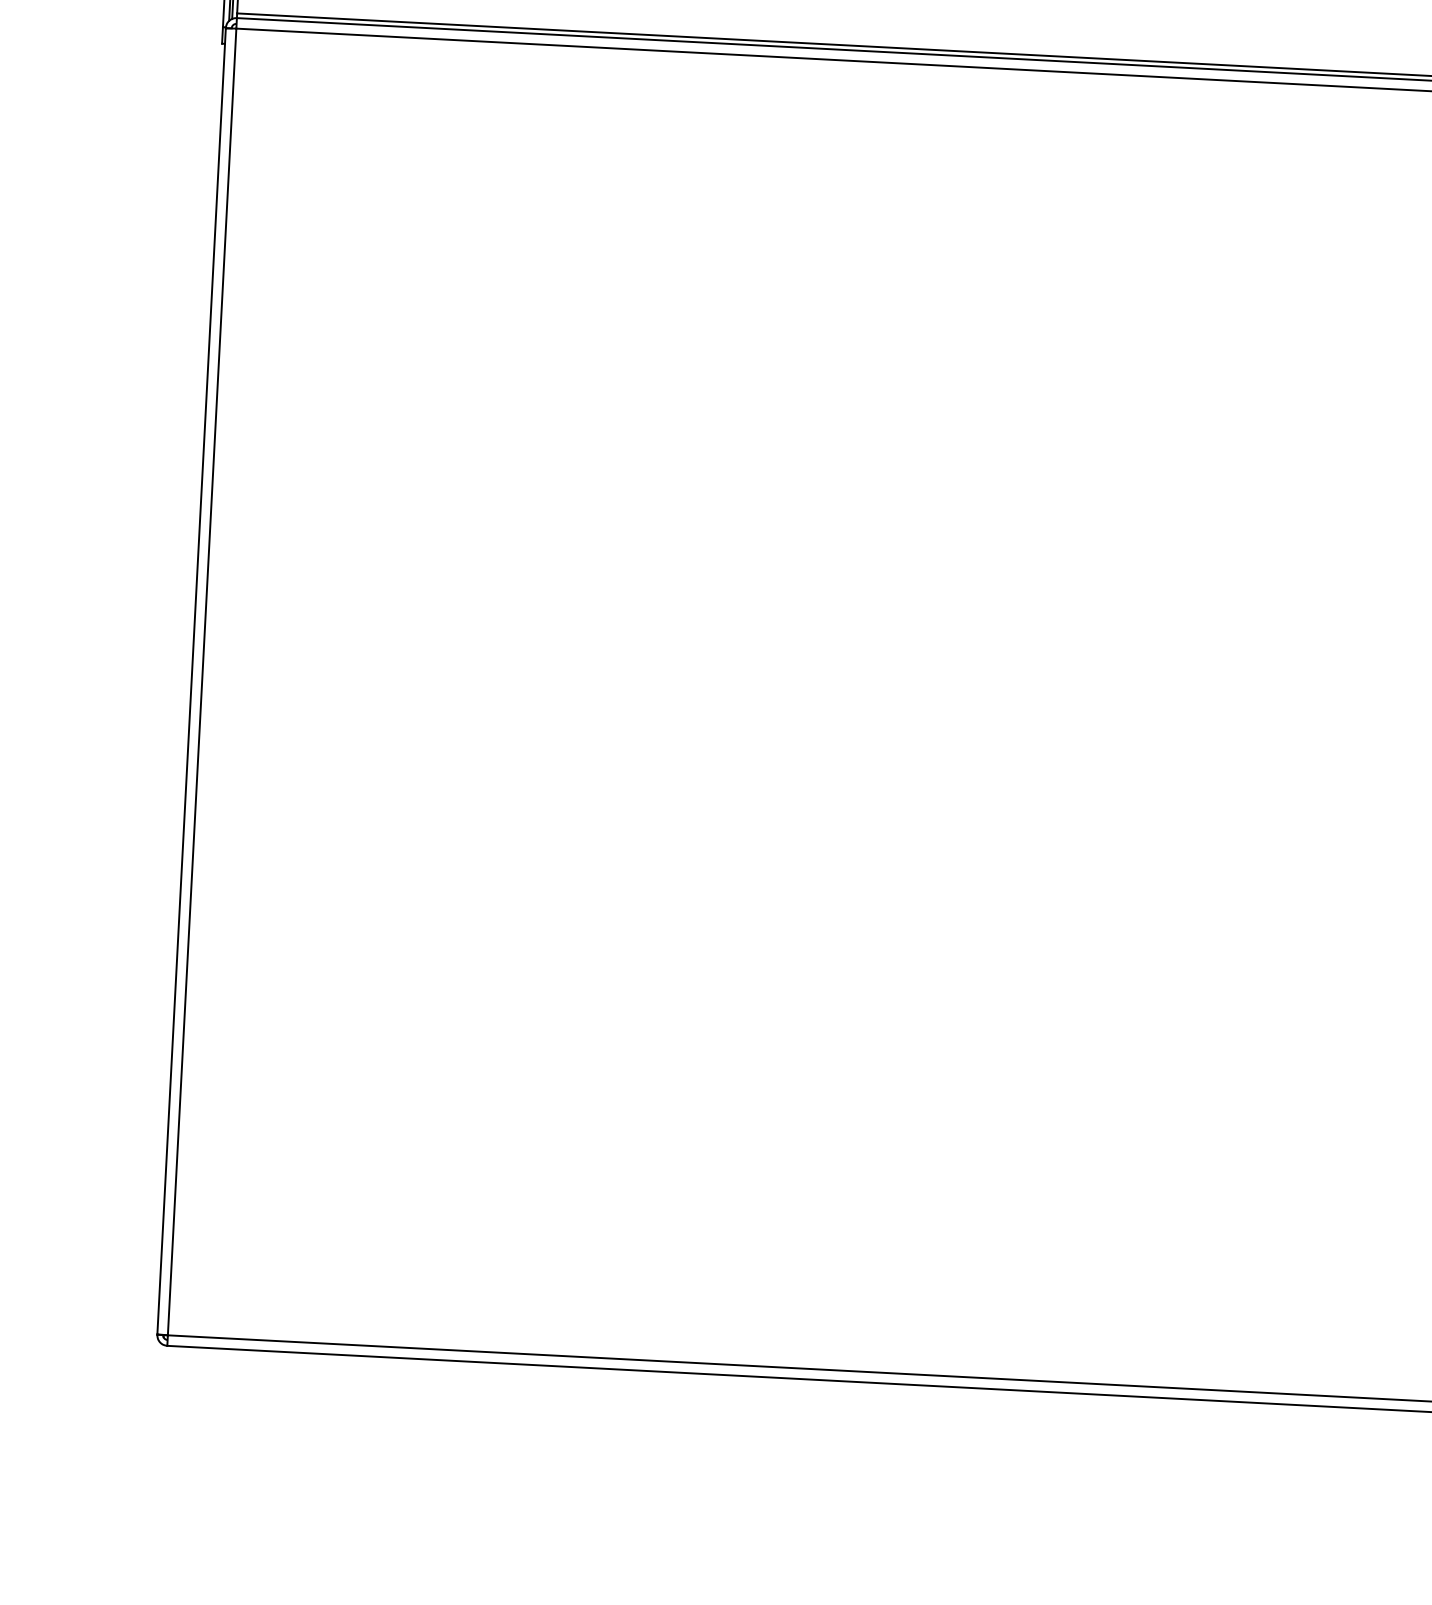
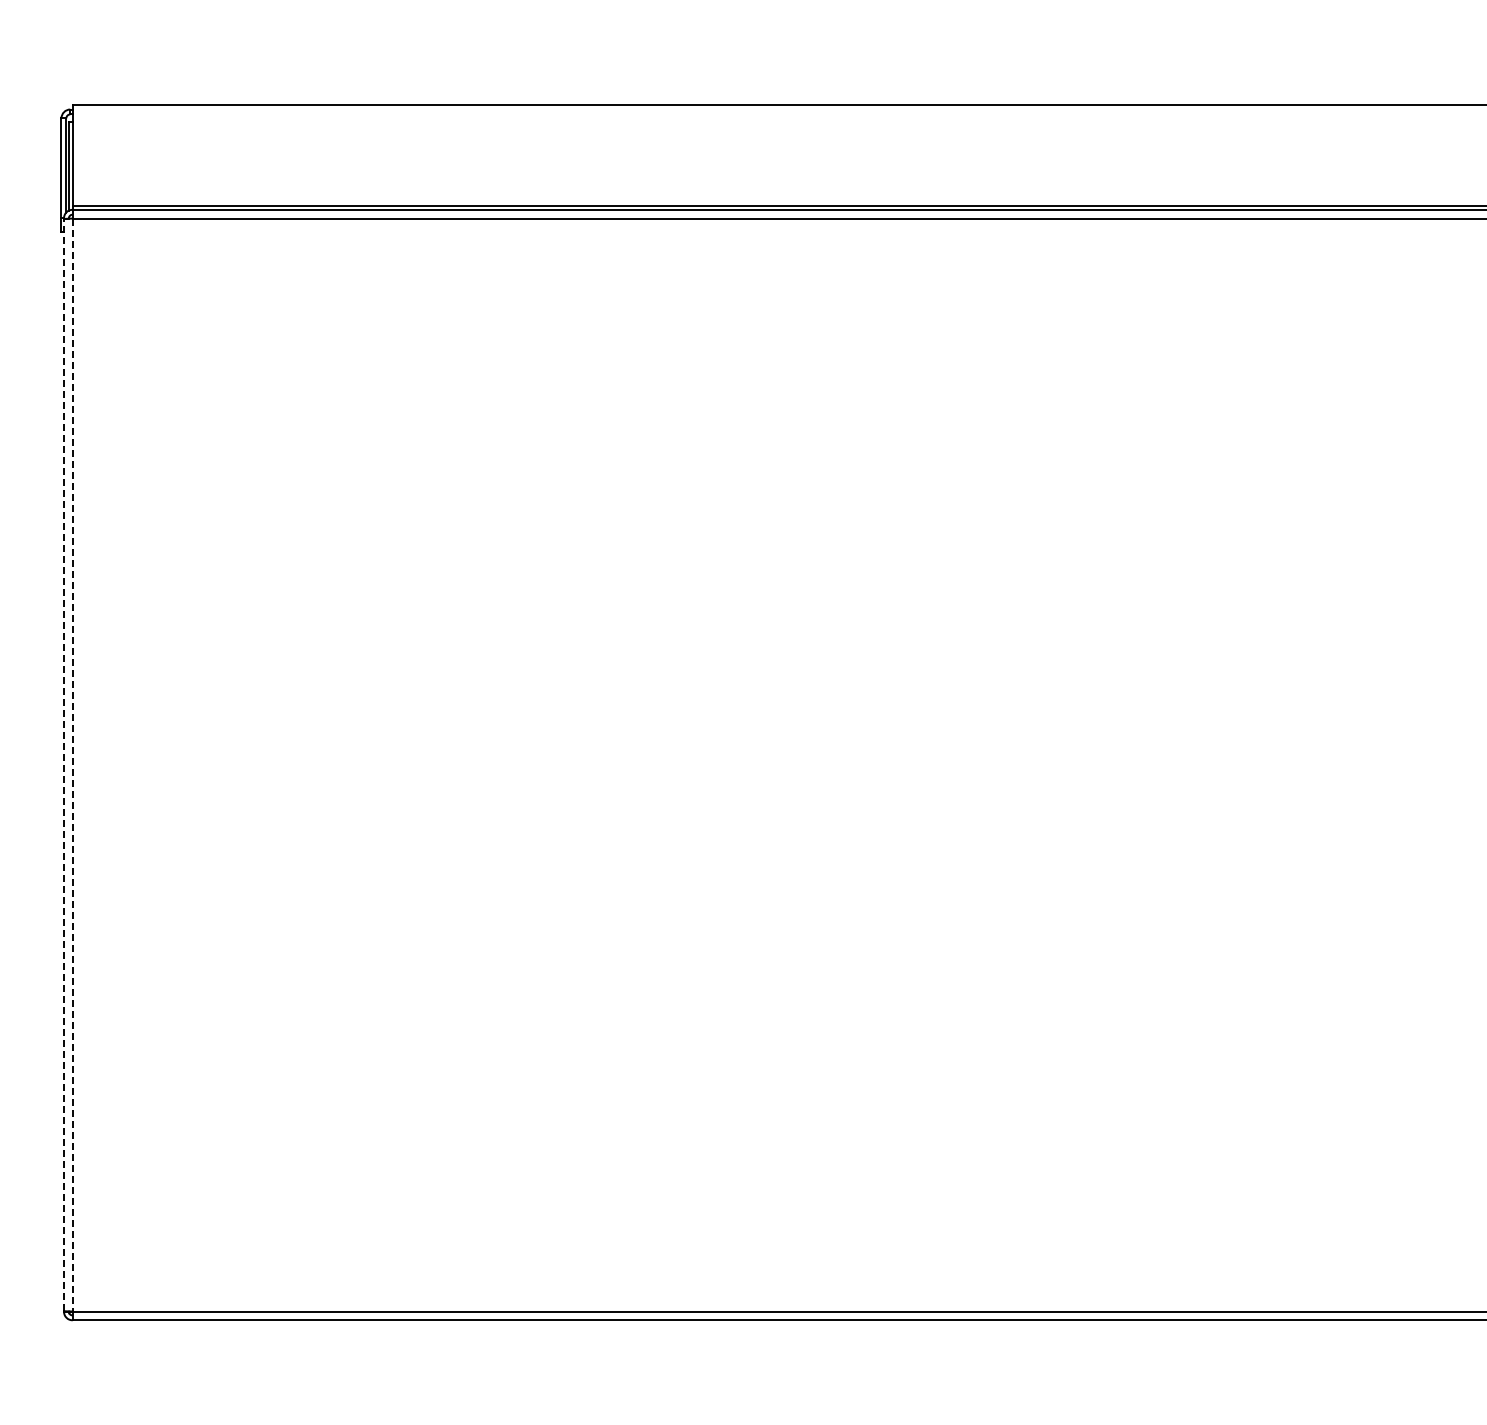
line: (191, 680) -> (63, 764), solid -> dashed
line: (201, 682) -> (72, 765), solid -> dashed

